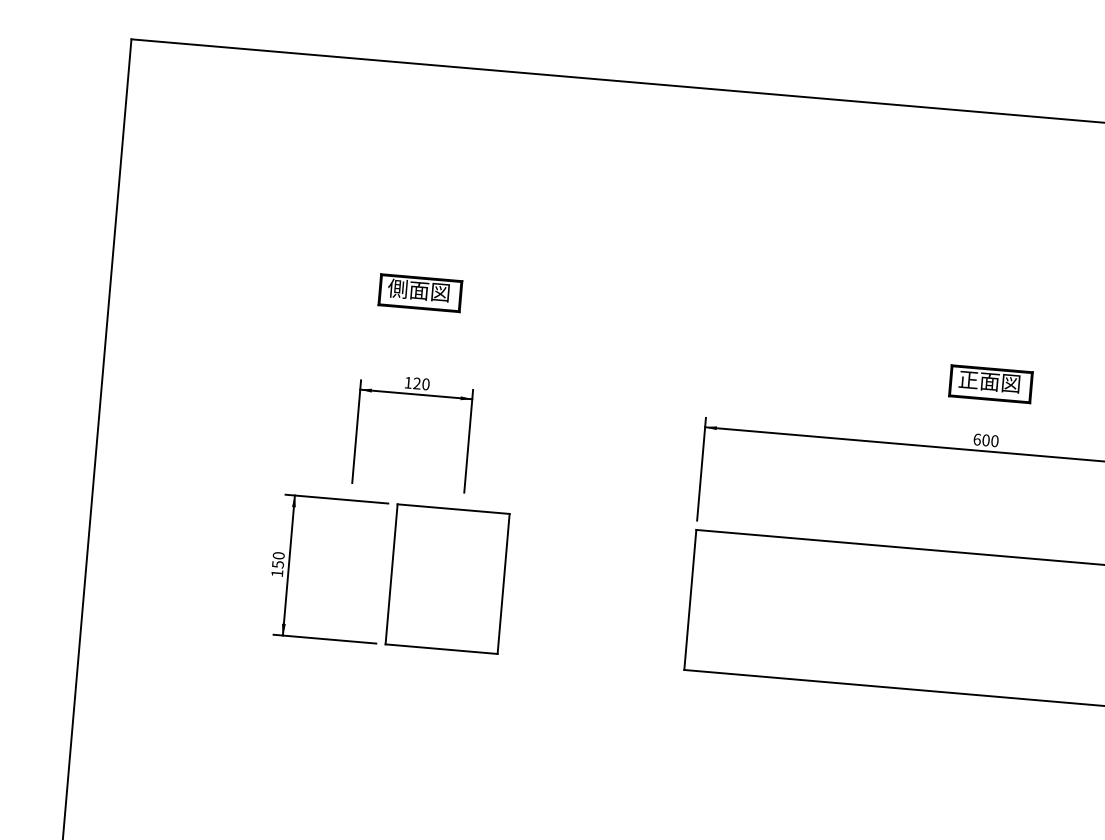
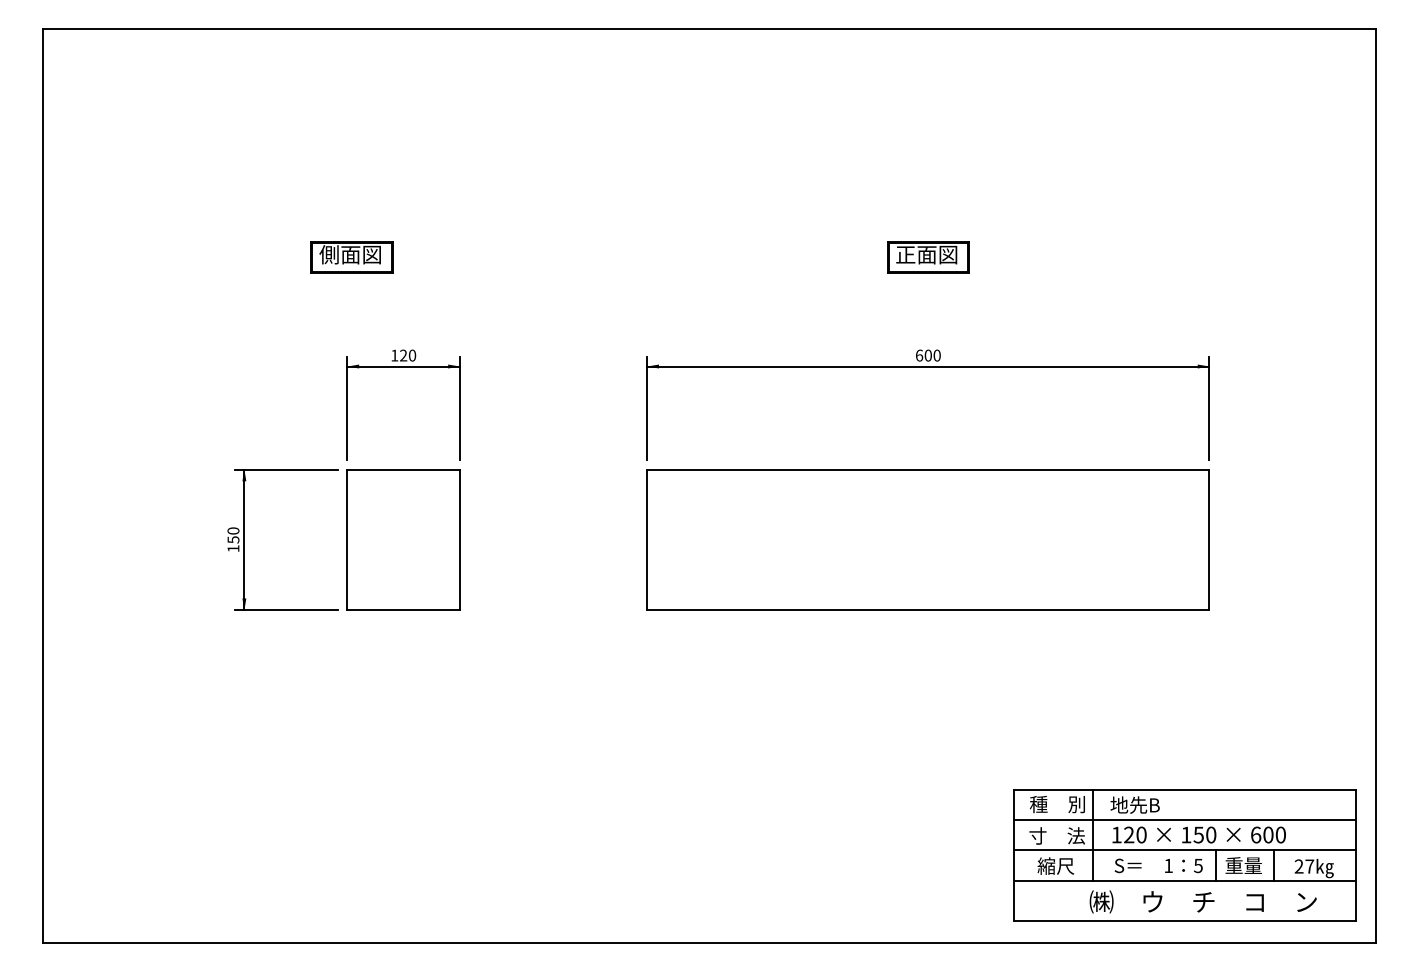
part: (991, 384) -> (928, 257), moved
part: (416, 395) -> (403, 367), moved

